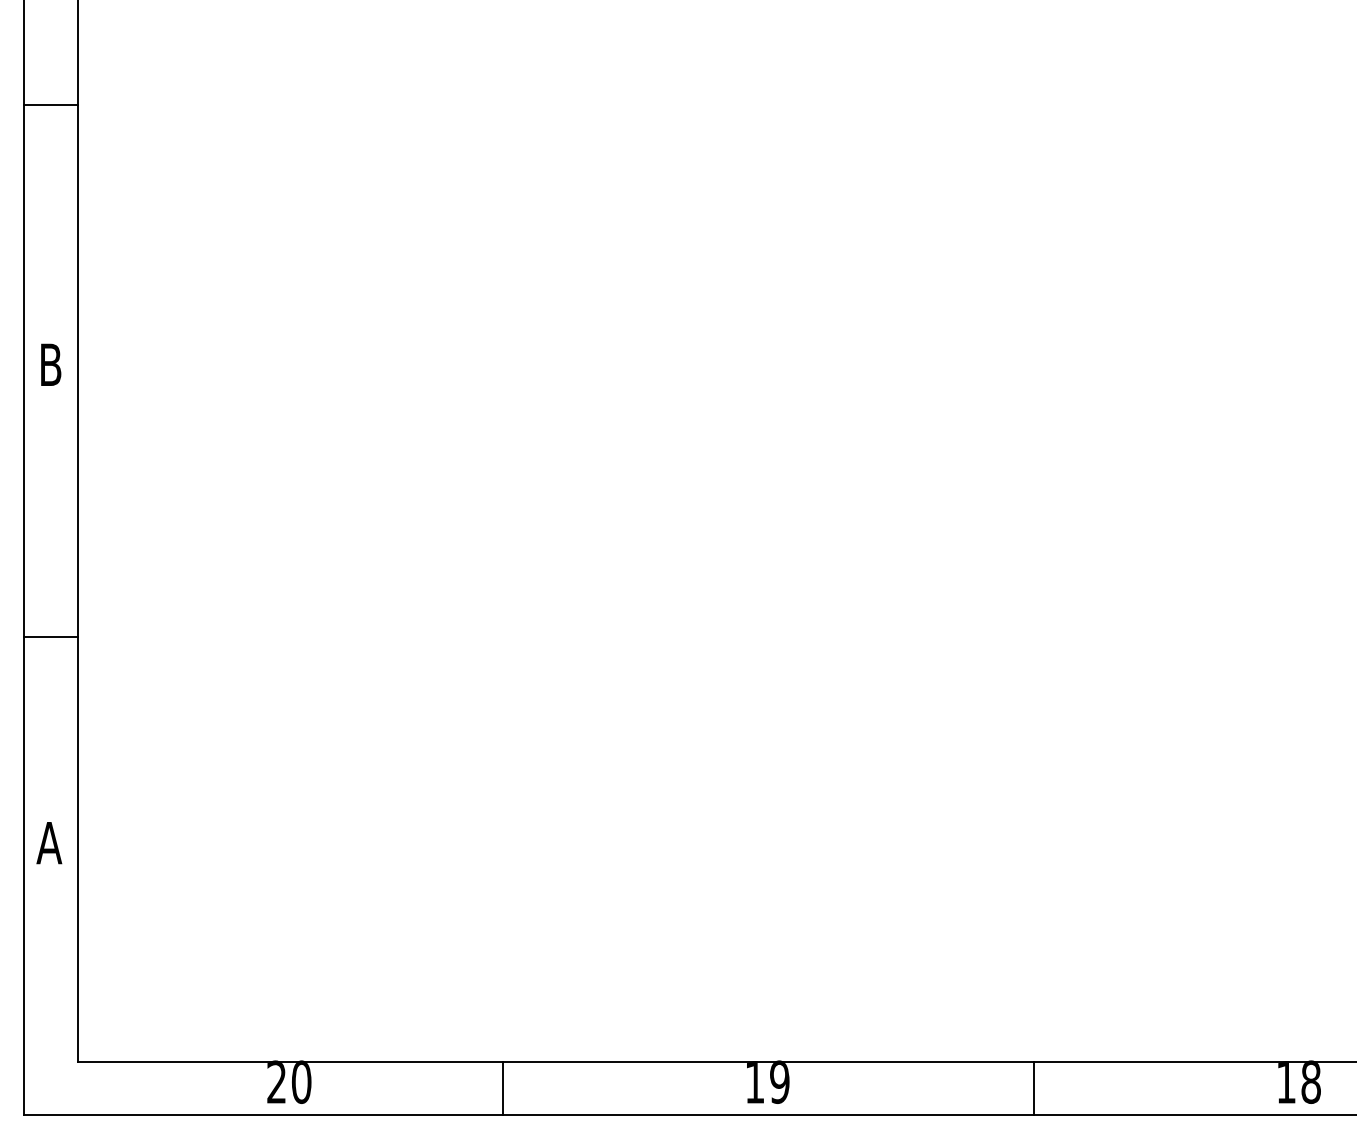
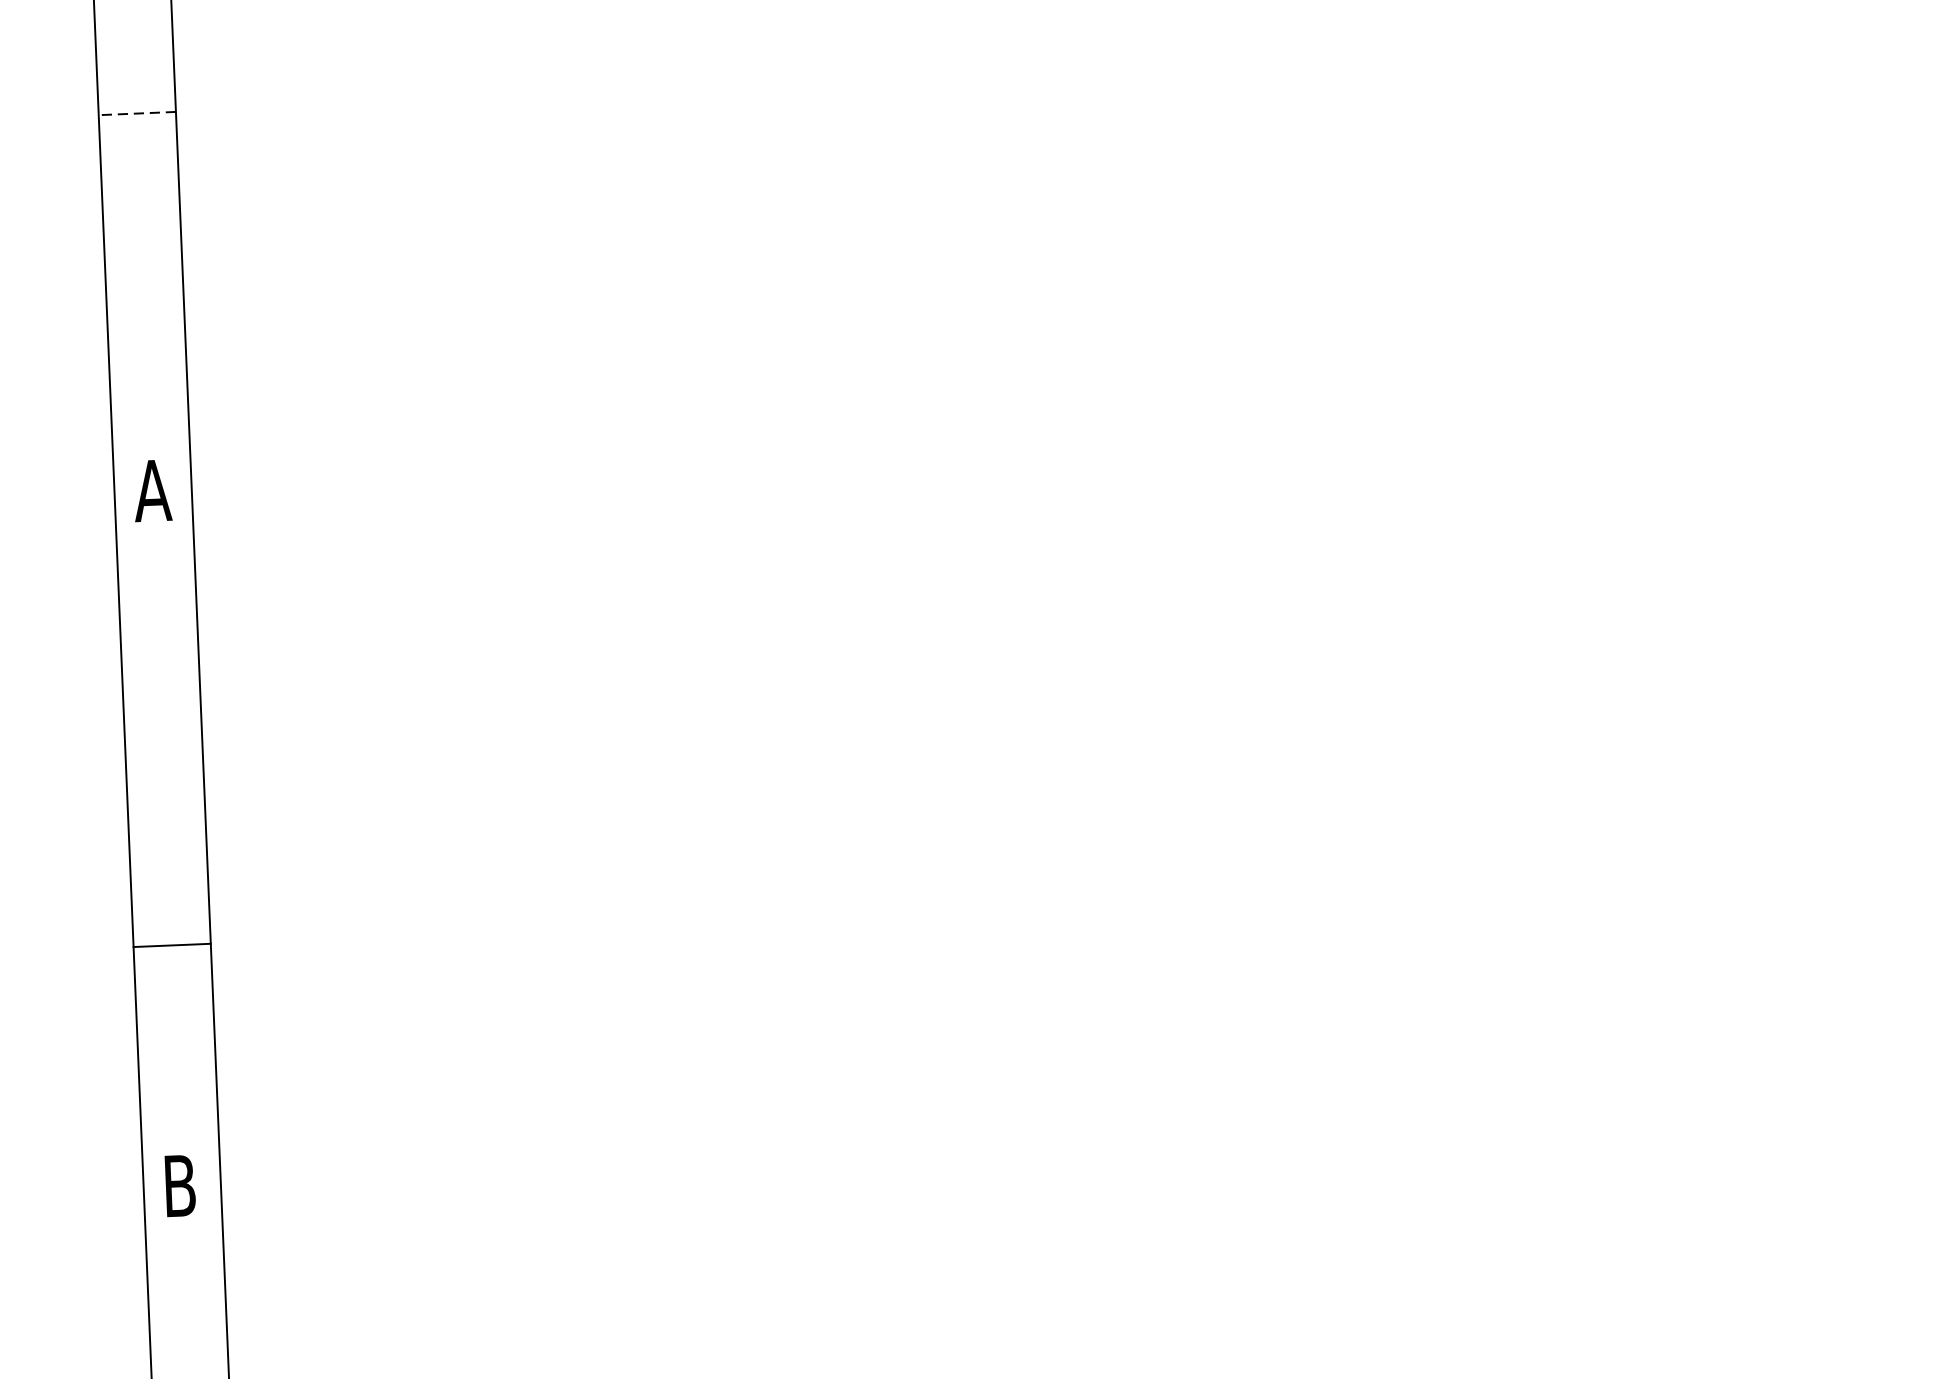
line: (51, 105) -> (138, 113), solid -> dashed
text: (50, 364) -> (152, 490), B -> A
line: (50, 636) -> (171, 945), moved
text: (49, 843) -> (180, 1186), A -> B

